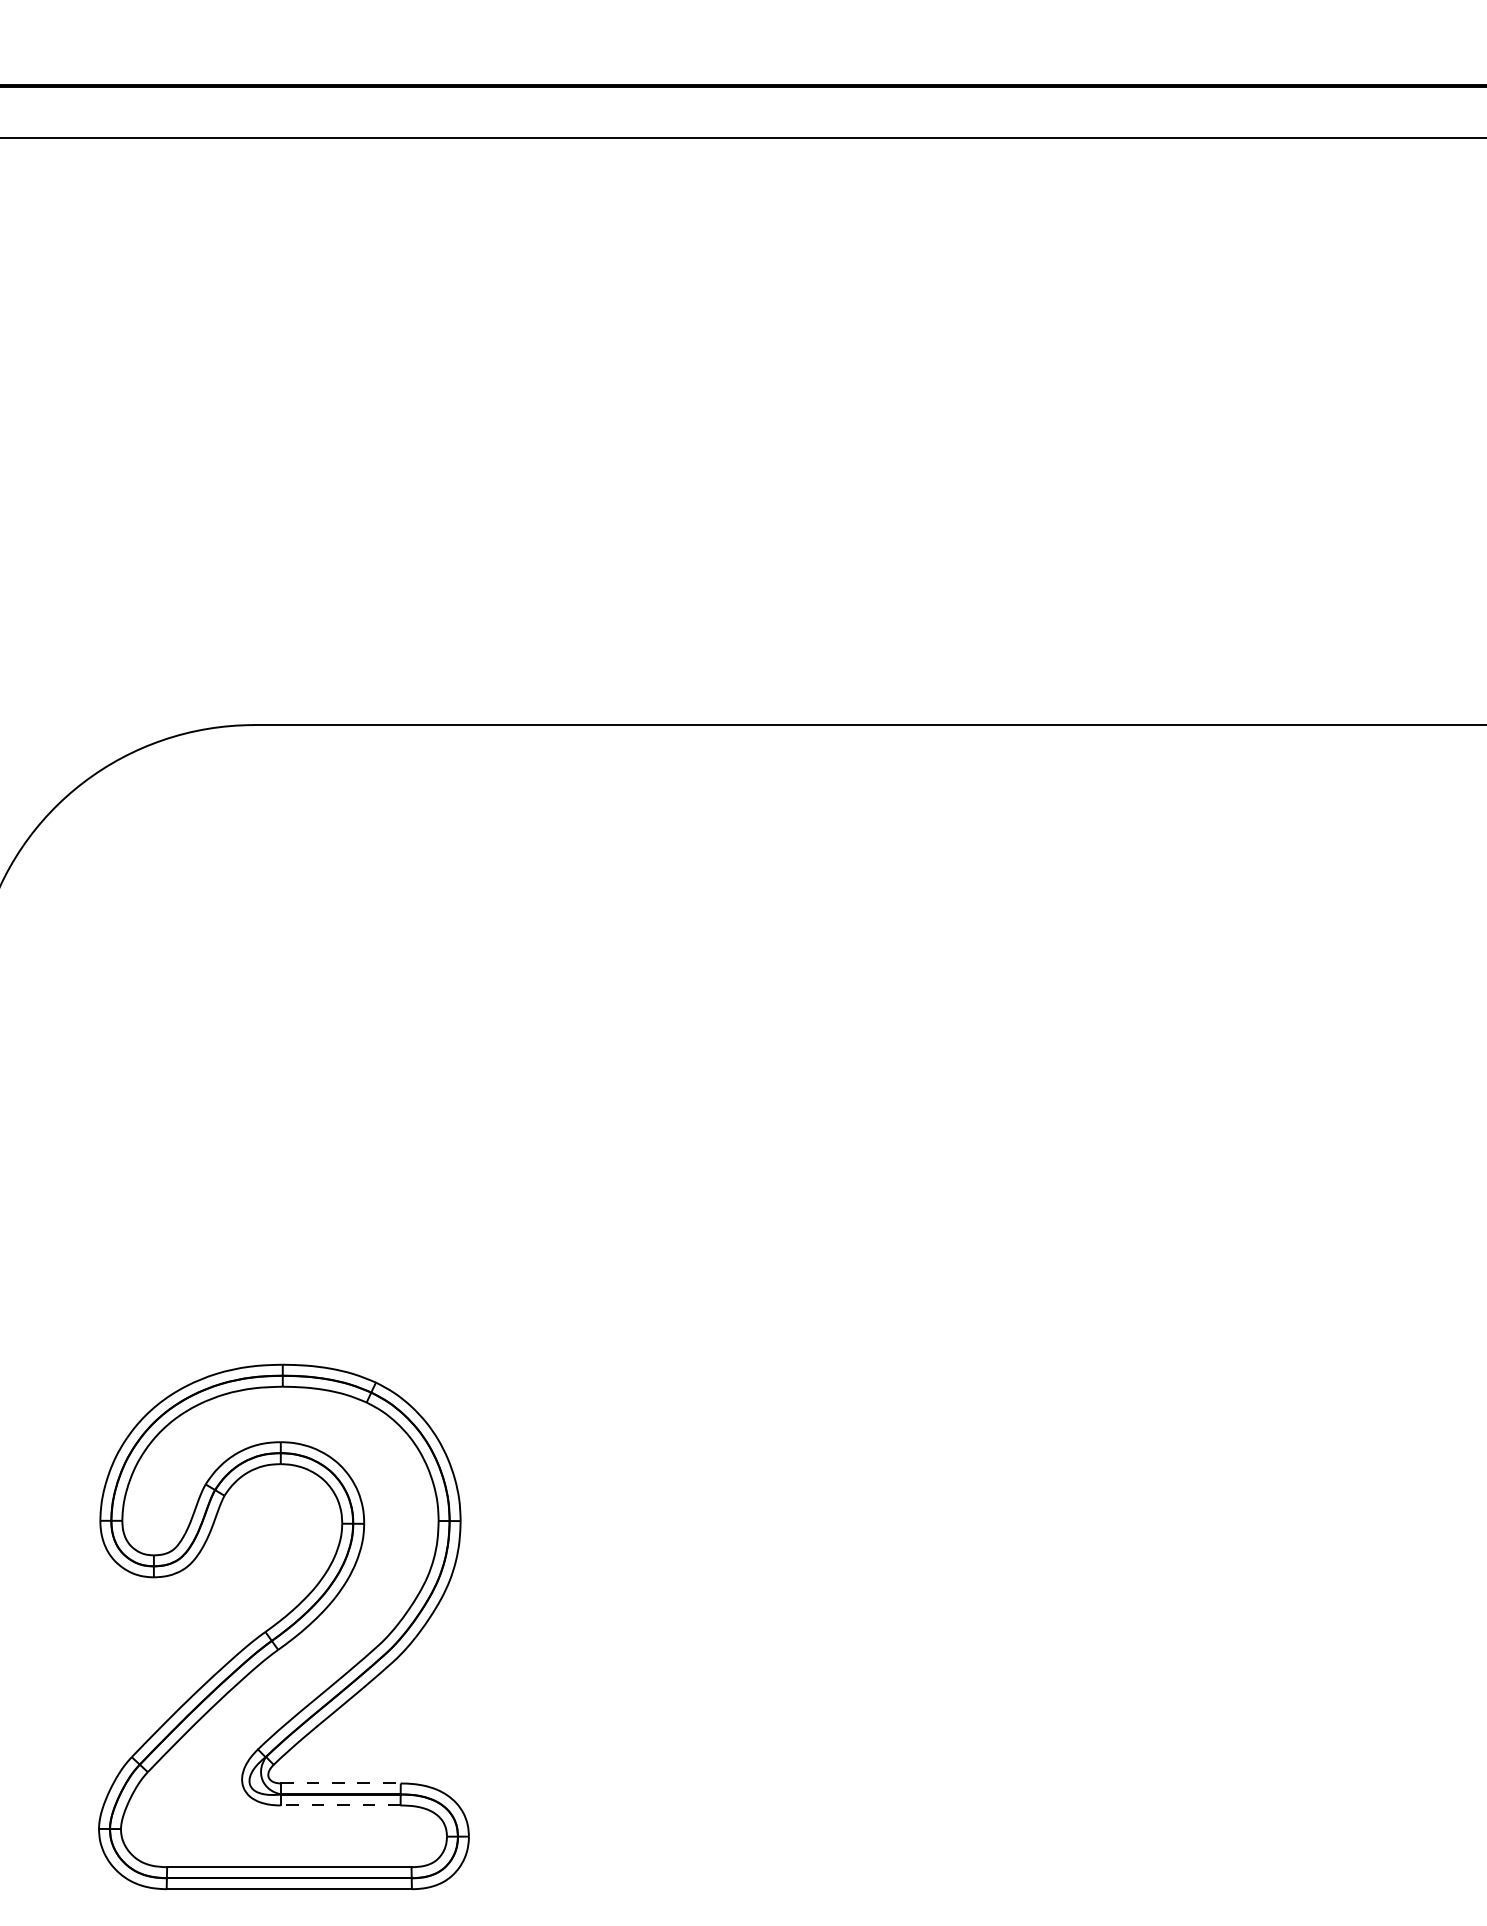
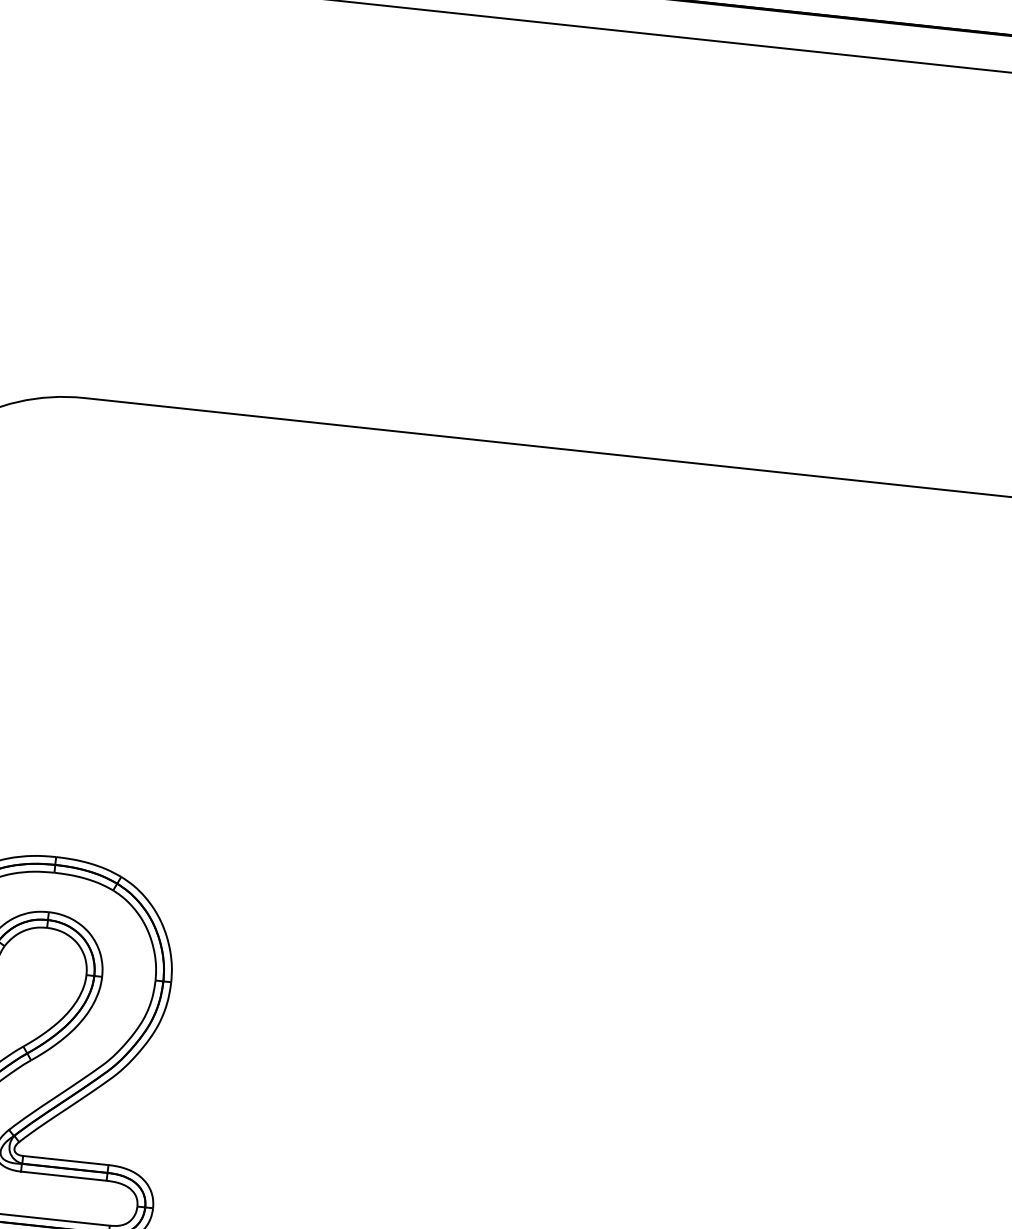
line: (341, 1783) -> (66, 1160), dashed -> solid
line: (340, 1805) -> (63, 1176), dashed -> solid

